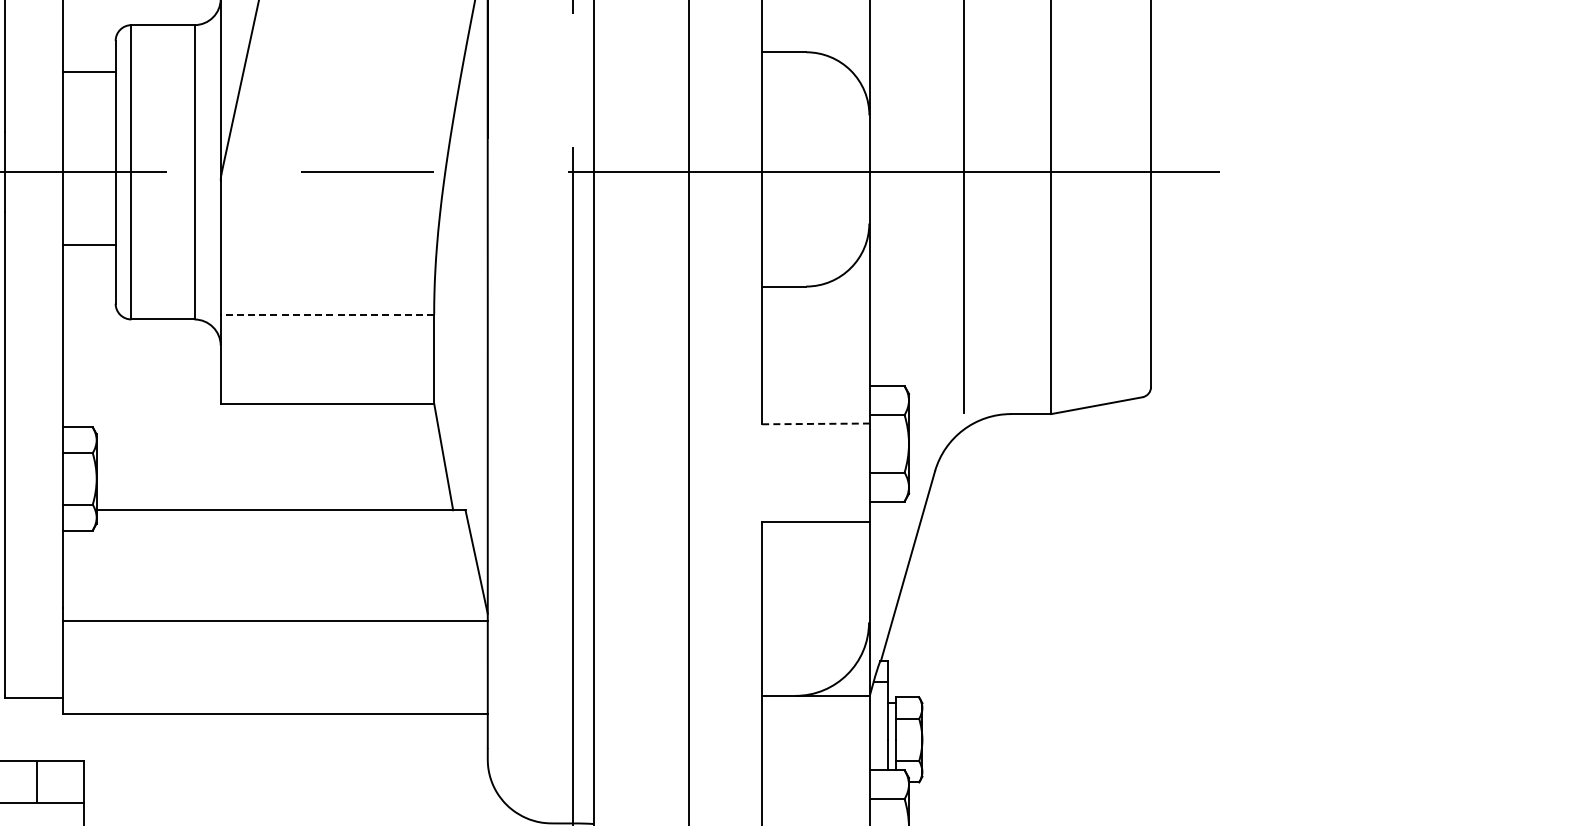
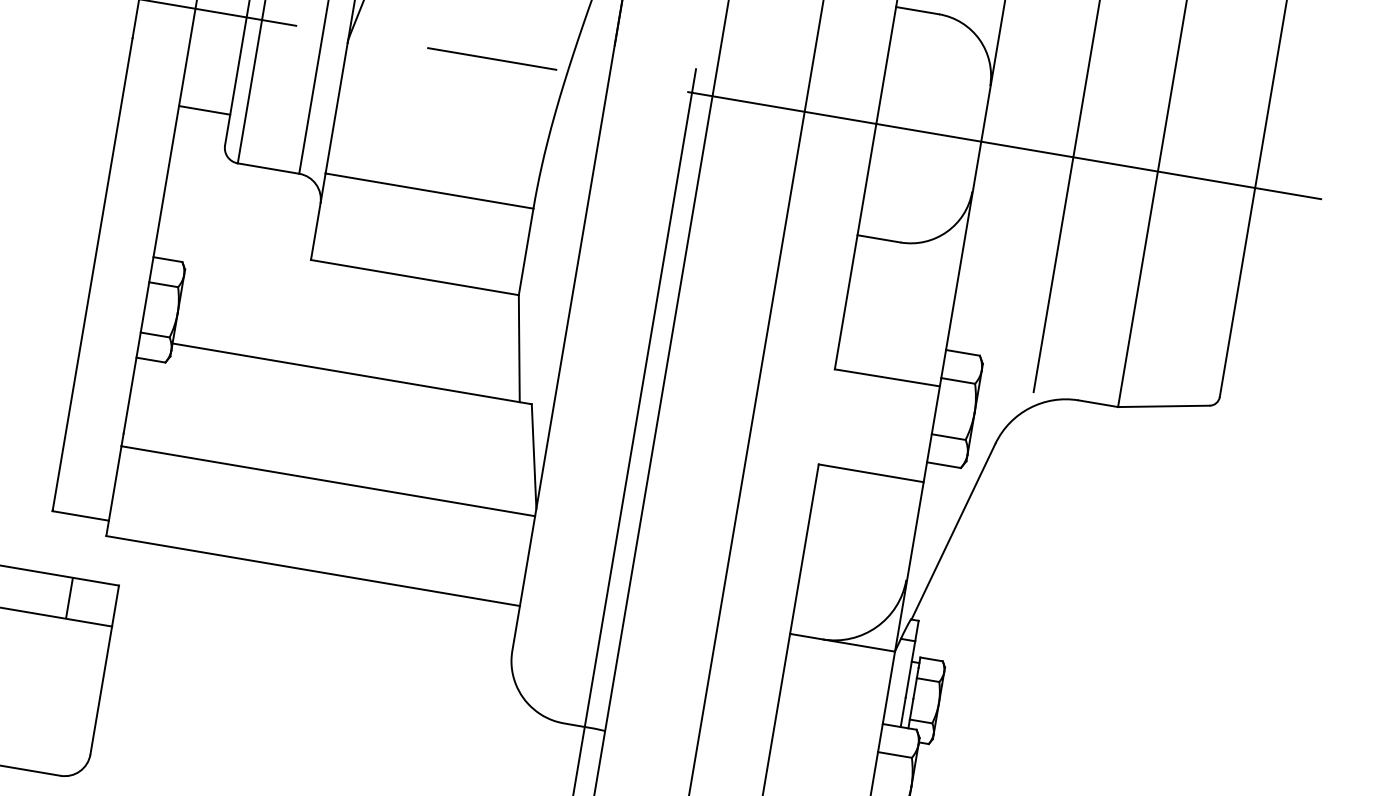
line: (89, 245) -> (204, 110), moved
line: (327, 314) -> (429, 190), dashed -> solid
line: (815, 423) -> (886, 377), dashed -> solid

